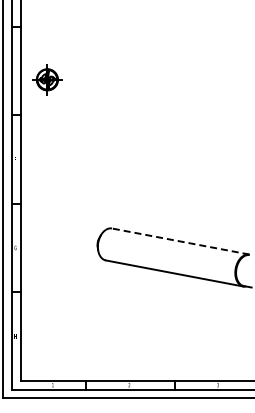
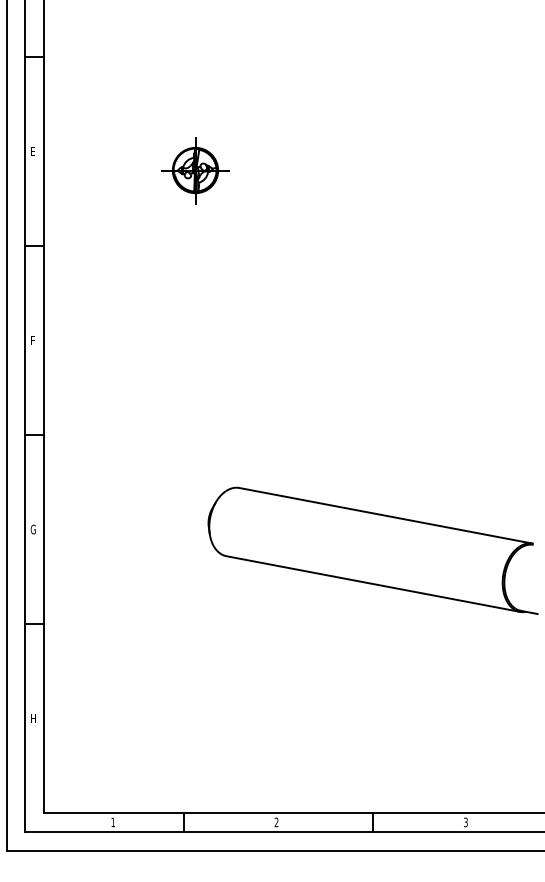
part: (47, 79) -> (195, 169), moved
line: (180, 241) -> (385, 515), dashed -> solid

